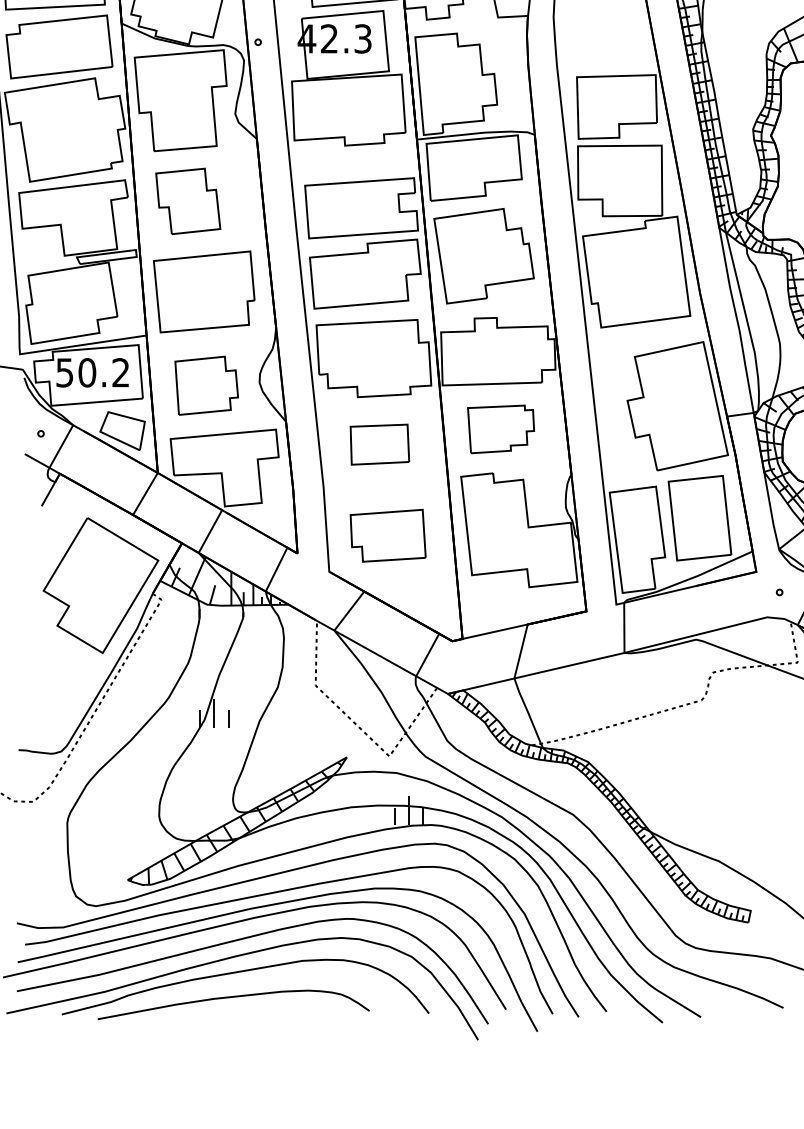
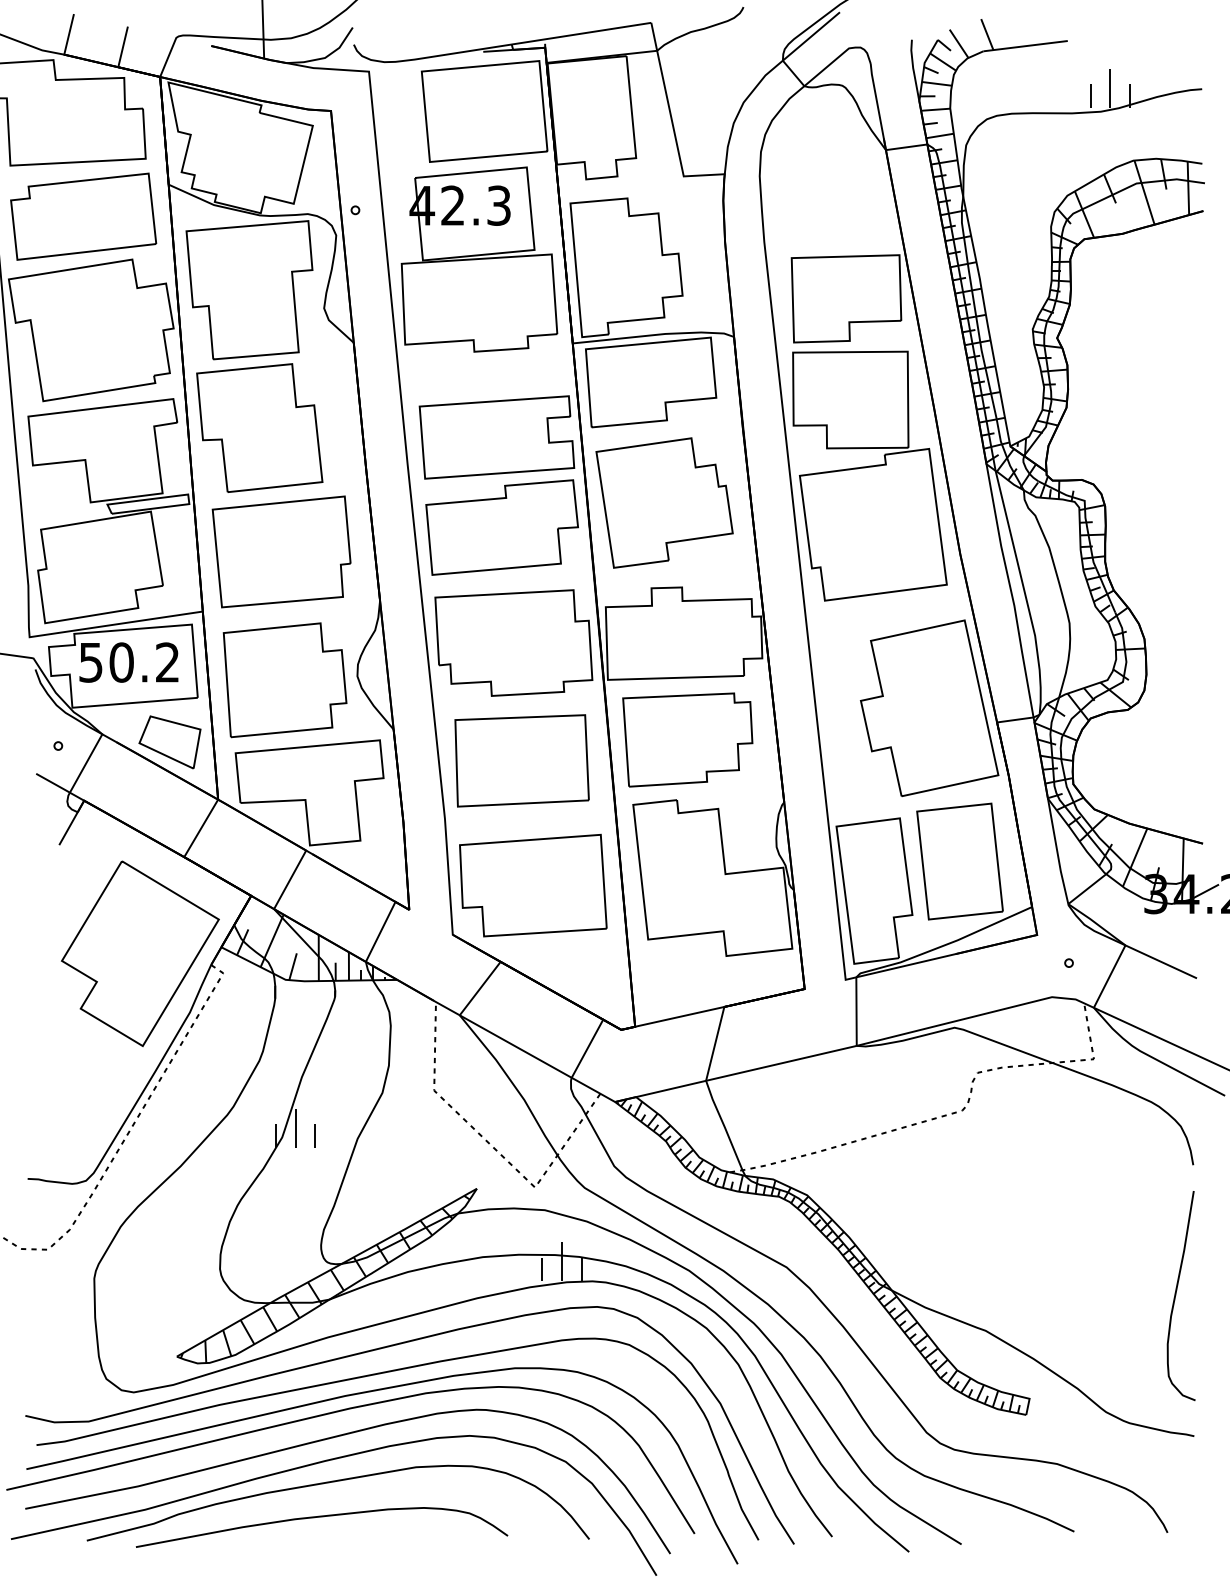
part: (188, 201) -> (259, 427), size x1.43
part: (206, 385) -> (284, 680), size x1.43
part: (500, 429) -> (687, 739), size x1.43
part: (379, 444) -> (521, 760), size x1.67
part: (388, 535) -> (533, 885), size x1.43

